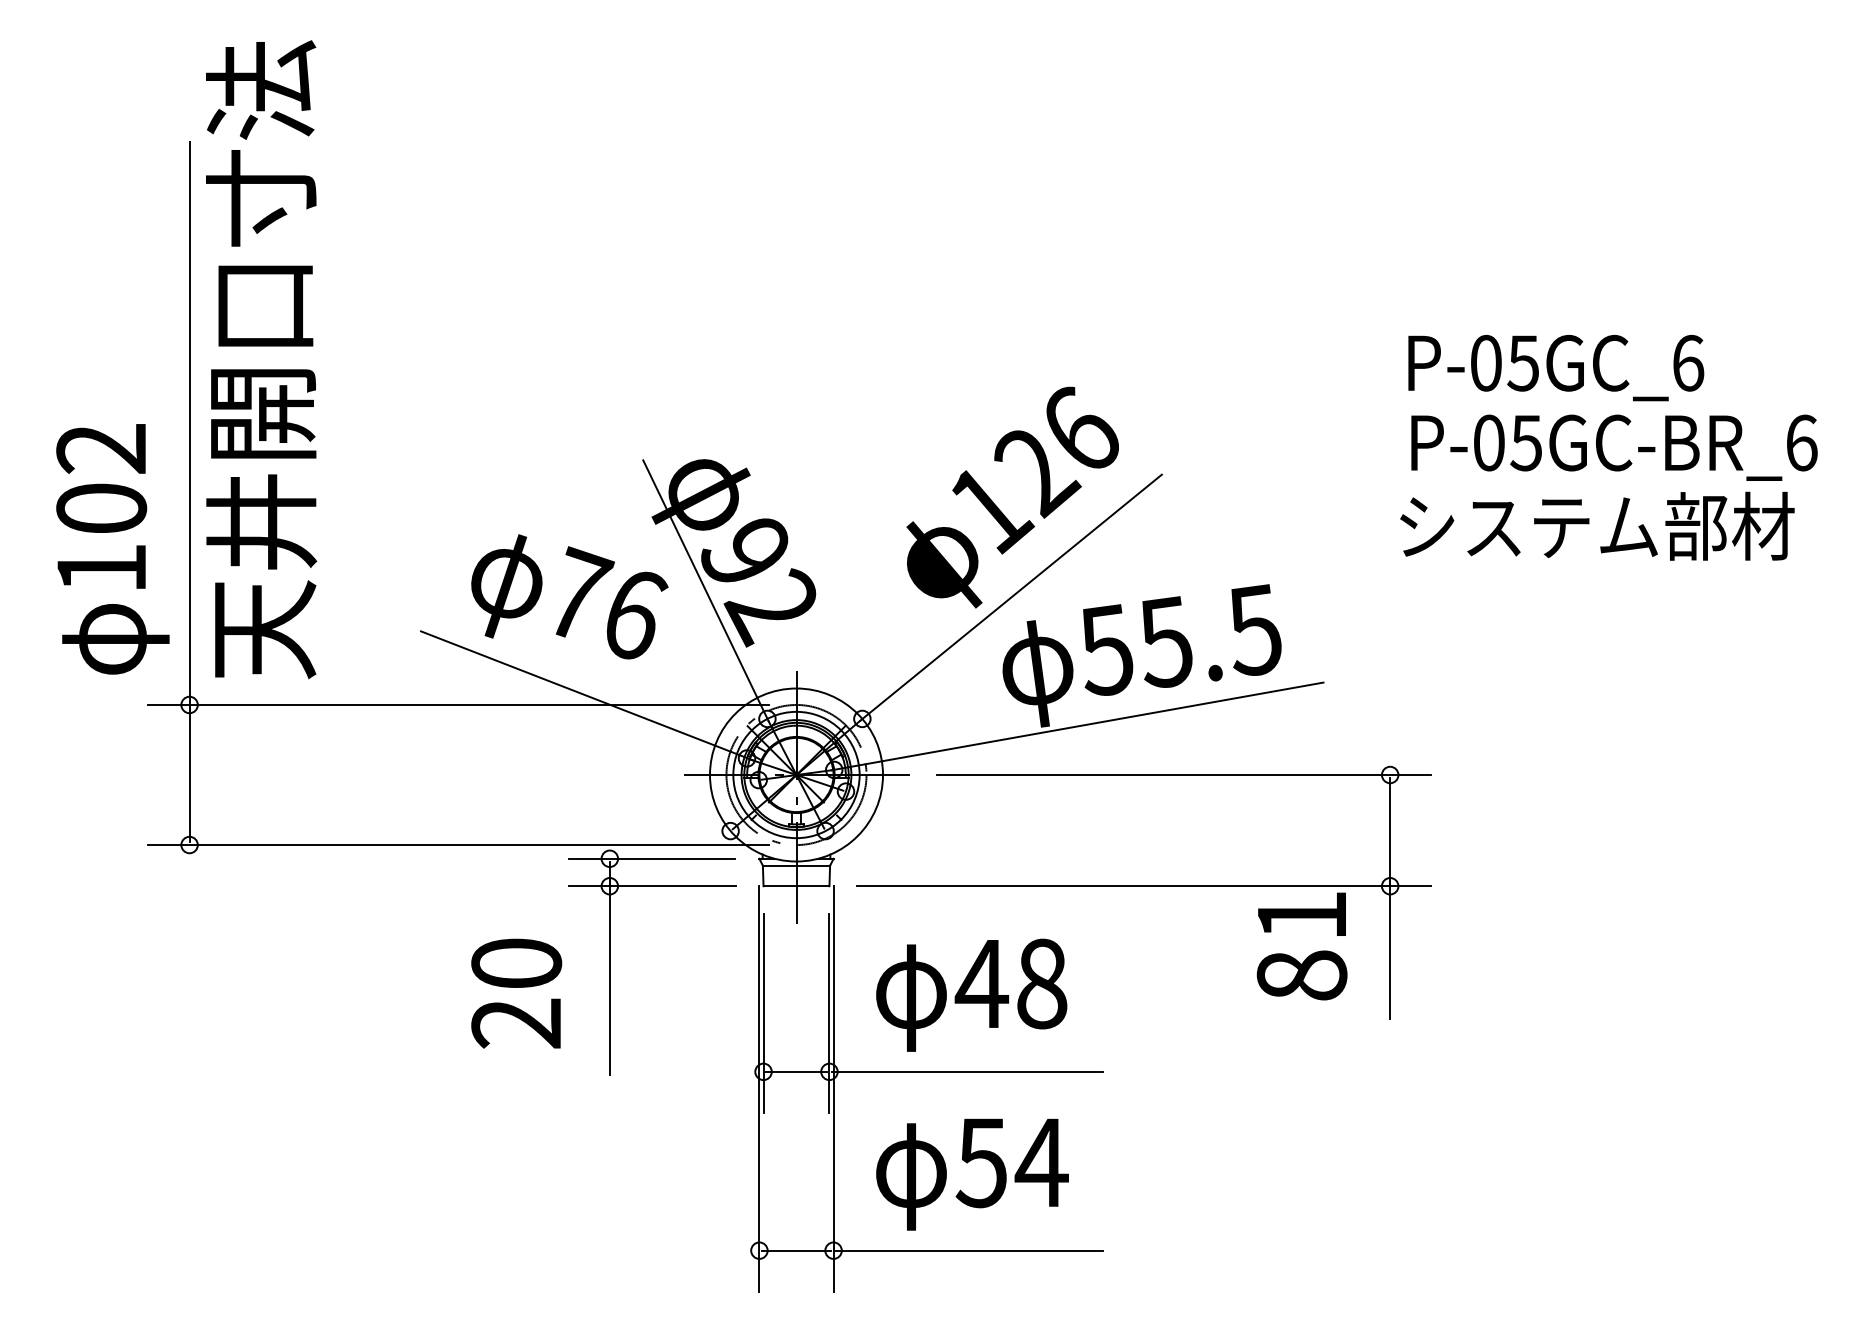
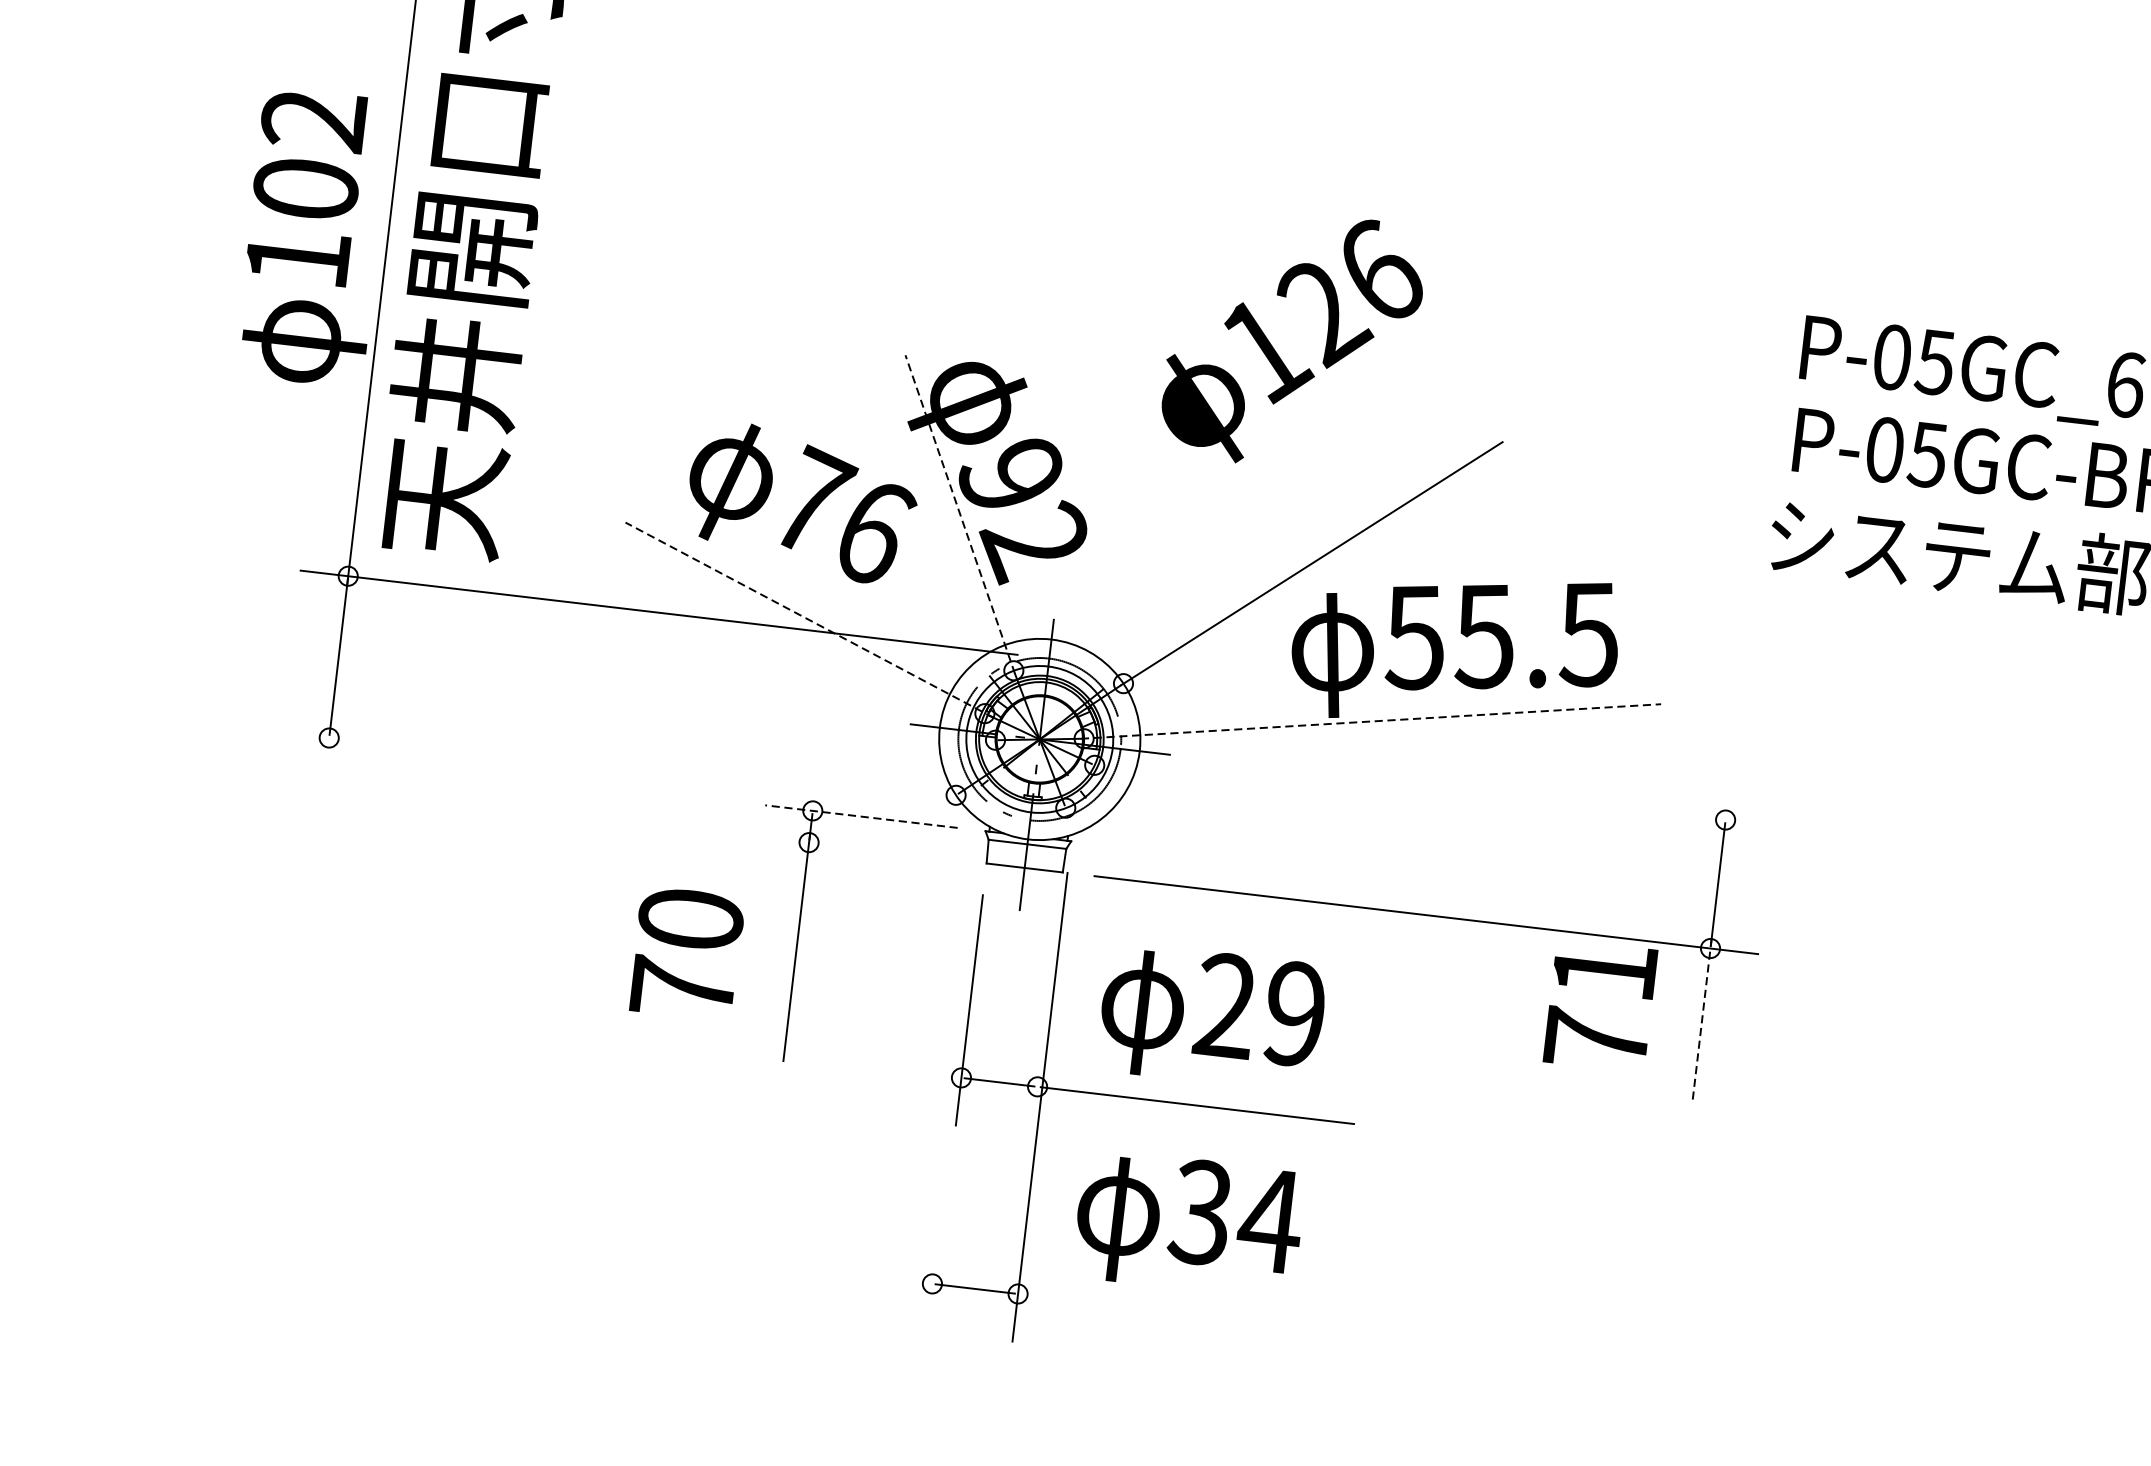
text: (1012, 497) -> (1292, 339), moved
text: (112, 549) -> (312, 237), moved
line: (705, 590) -> (959, 513), solid -> dashed
line: (587, 696) -> (809, 620), solid -> dashed
line: (1077, 726) -> (1370, 721), solid -> dashed
line: (1184, 775) -> (1487, 792), removed
line: (458, 845) -> (639, 775), removed
line: (651, 858) -> (860, 816), solid -> dashed
line: (652, 886) -> (858, 848), removed
line: (1390, 948) -> (1702, 1020), solid -> dashed
text: (1301, 975) -> (1595, 1039), 81 -> 71
text: (1010, 983) -> (1258, 1009), 48 -> 29
line: (829, 1013) -> (1045, 1019), removed
text: (515, 1023) -> (681, 988), 20 -> 70
line: (759, 1088) -> (954, 1096), removed
text: (980, 1162) -> (1199, 1212), 54 -> 34
line: (968, 1250) -> (1173, 1312), removed

